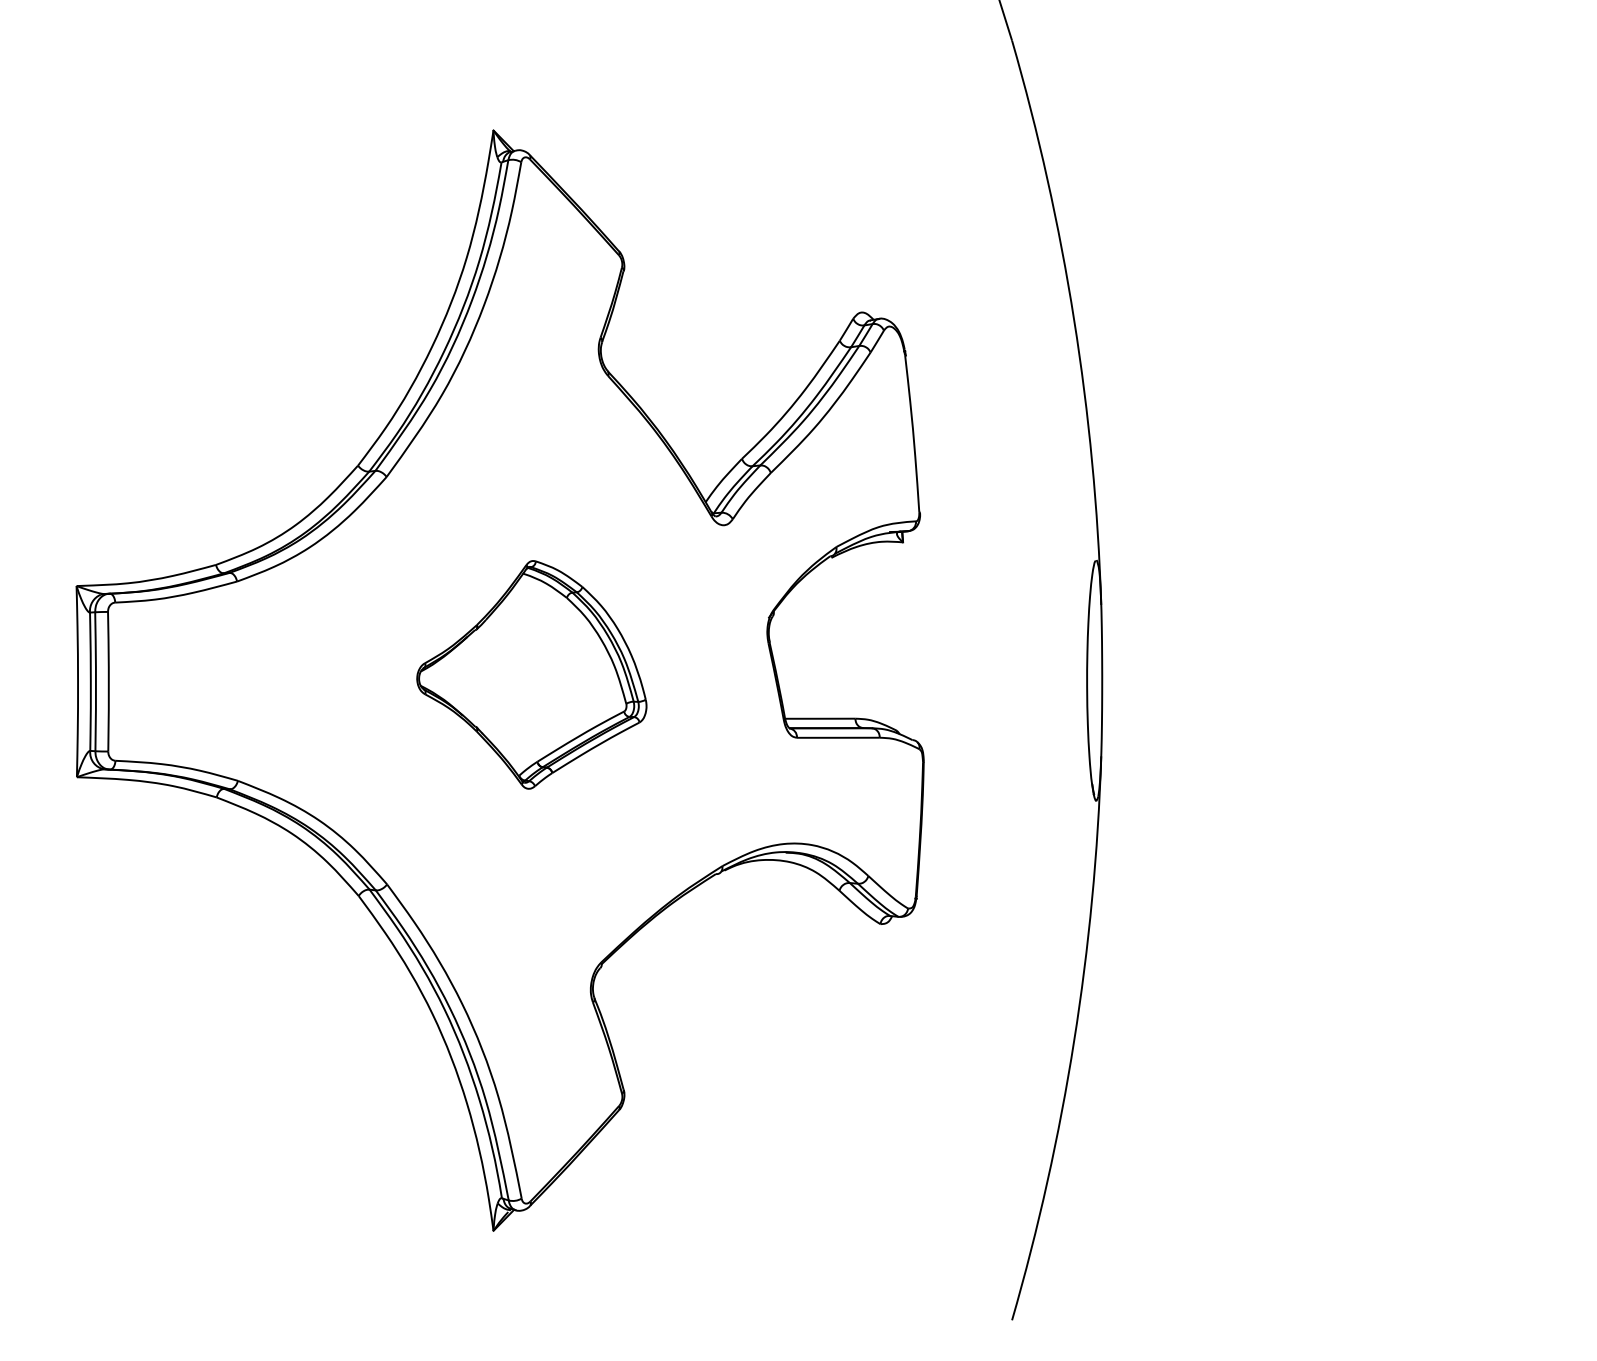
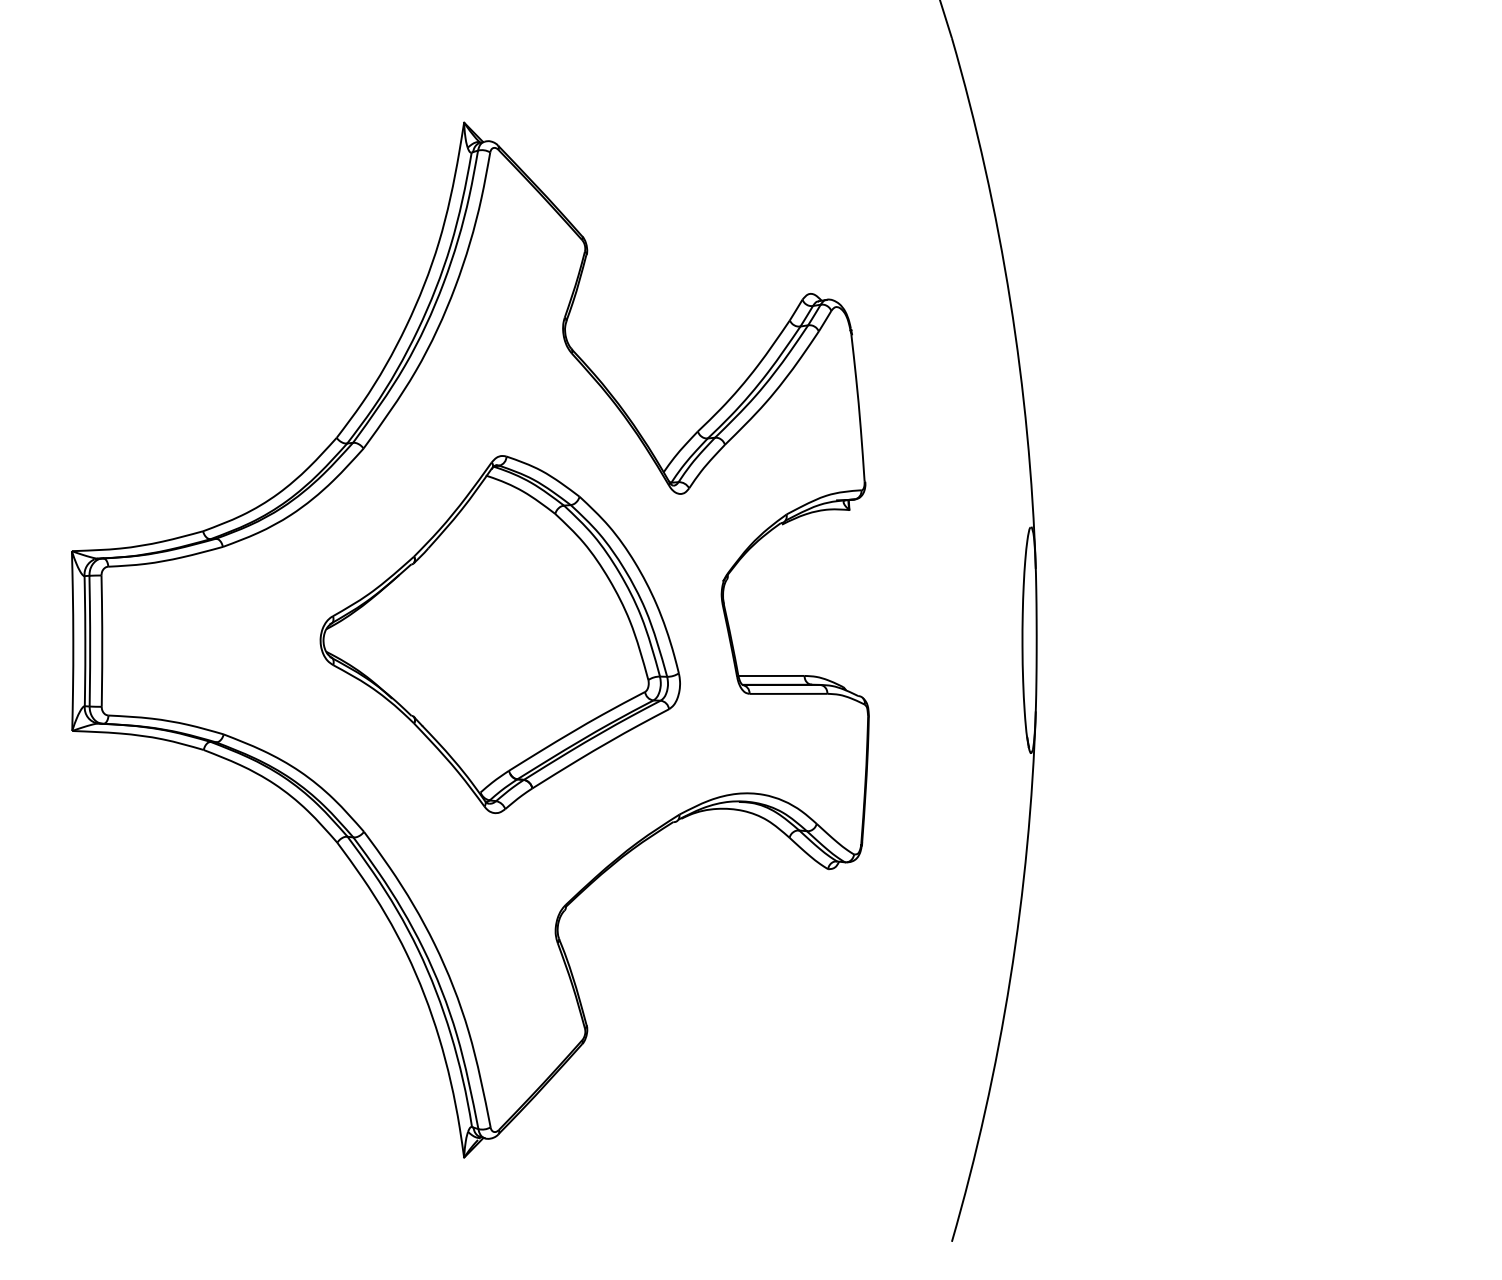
part: (531, 674) -> (499, 634), size x1.67

